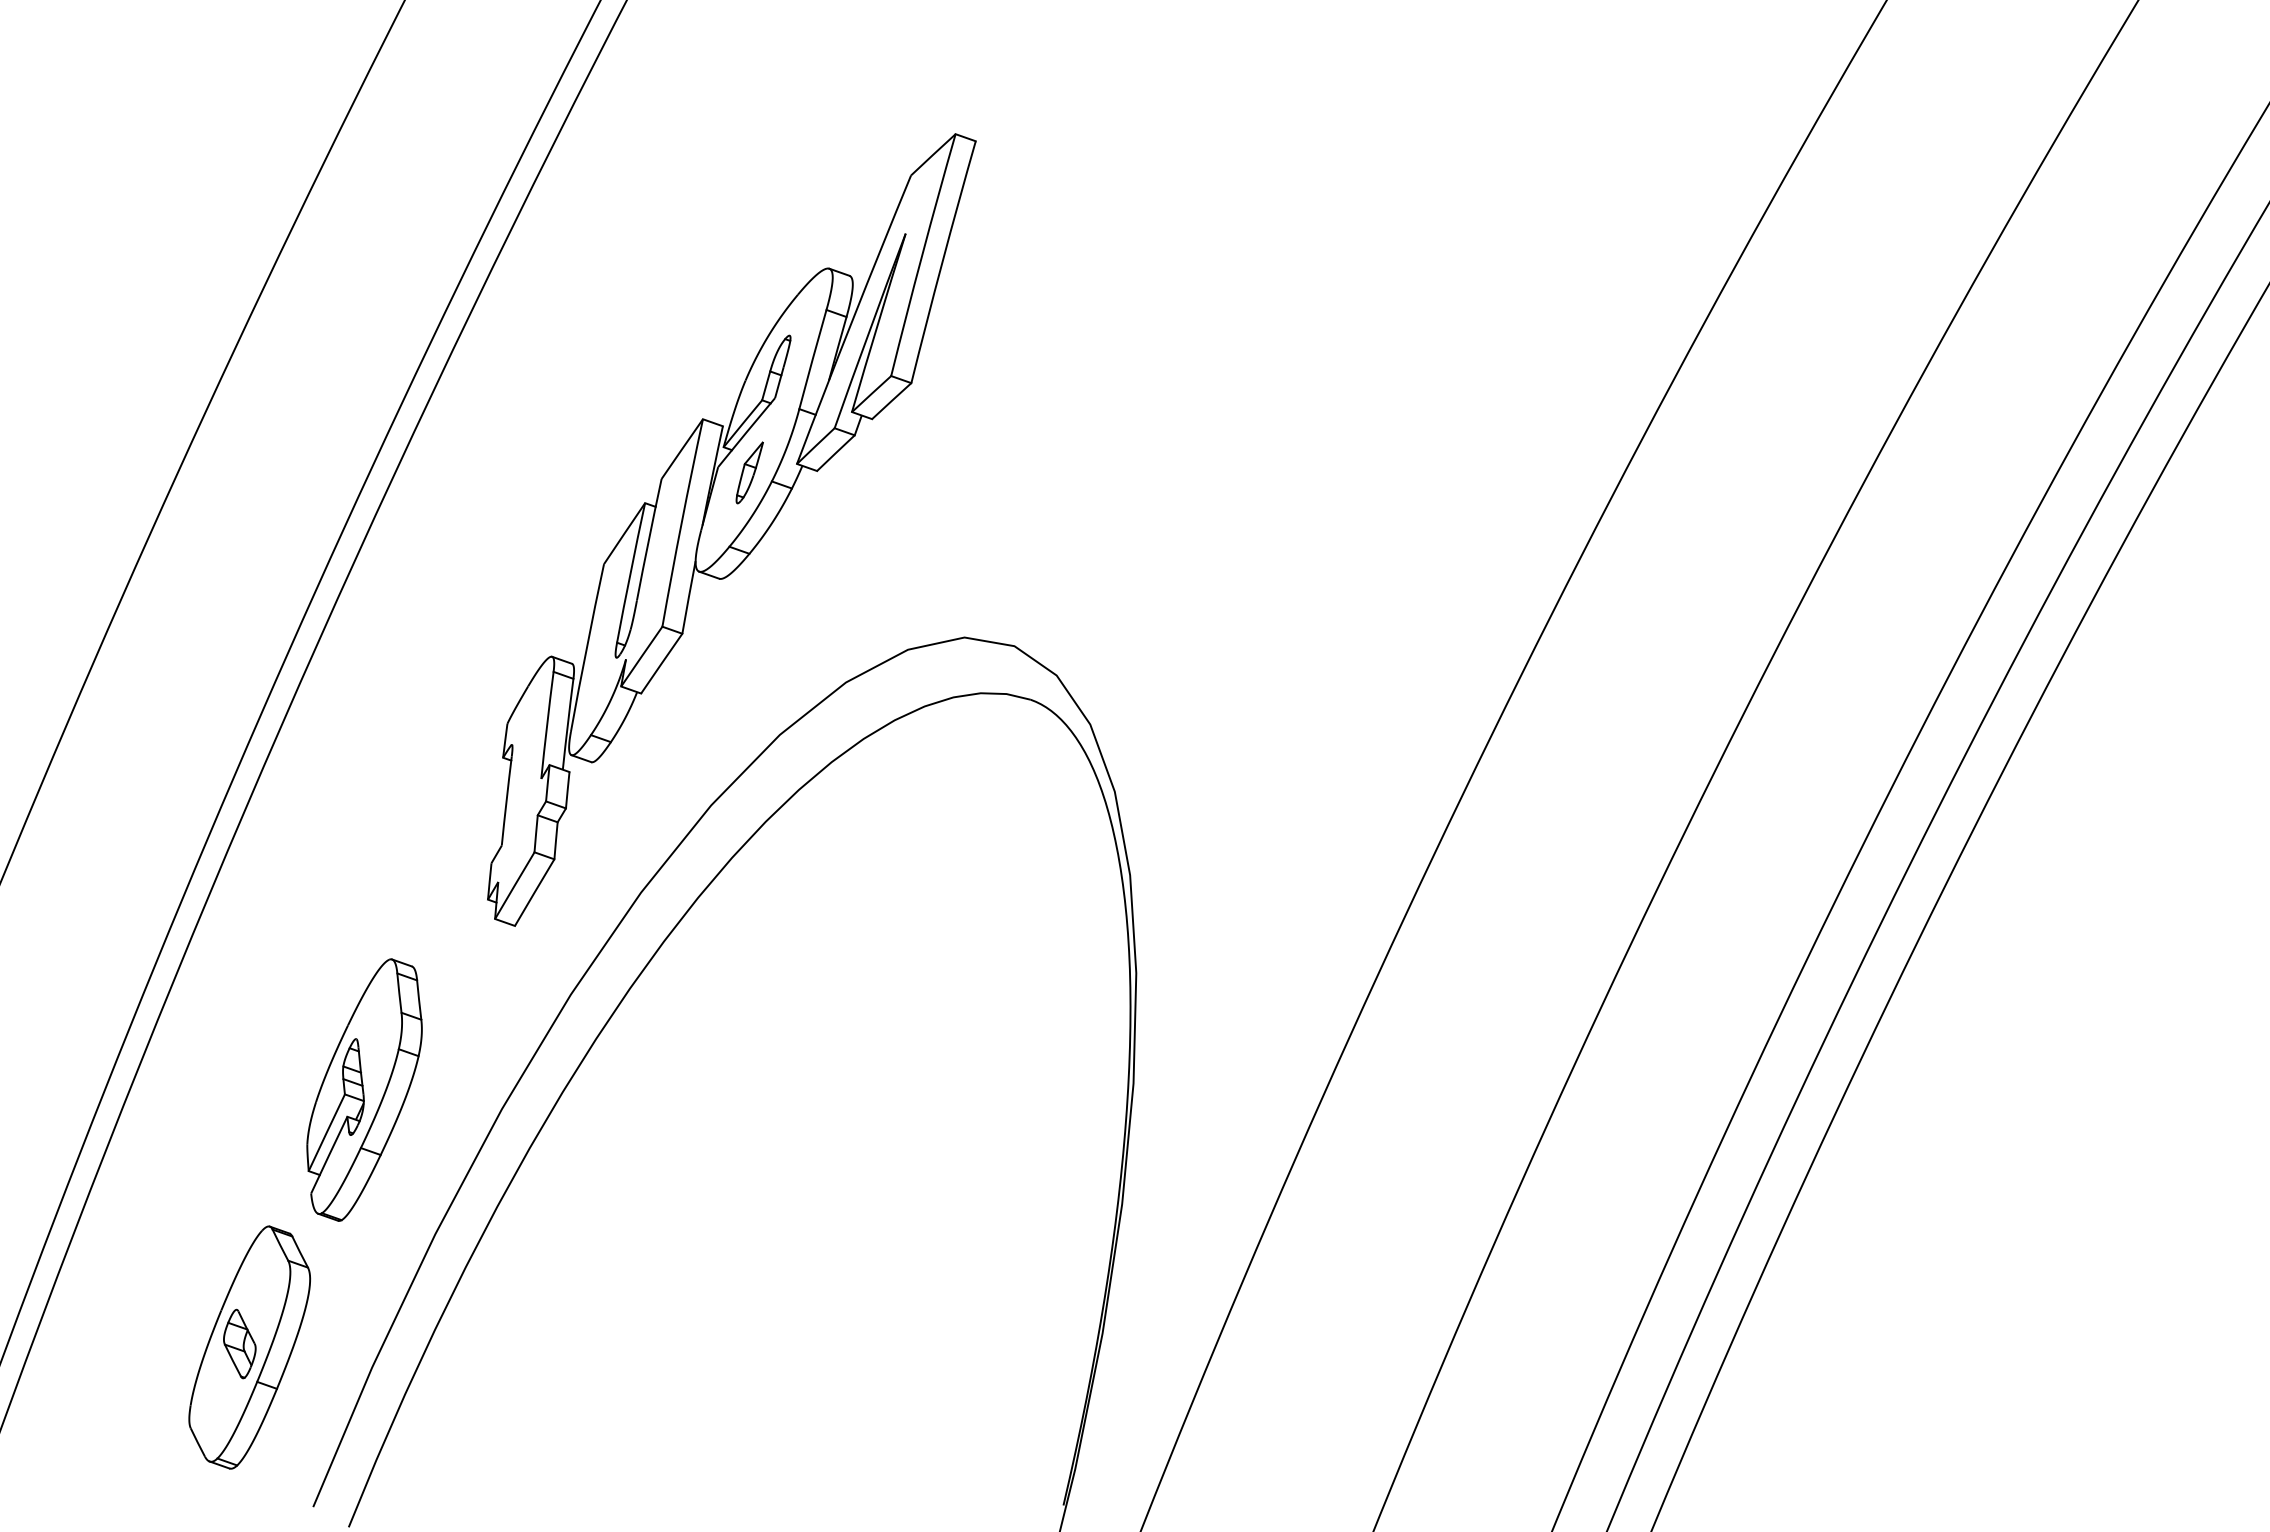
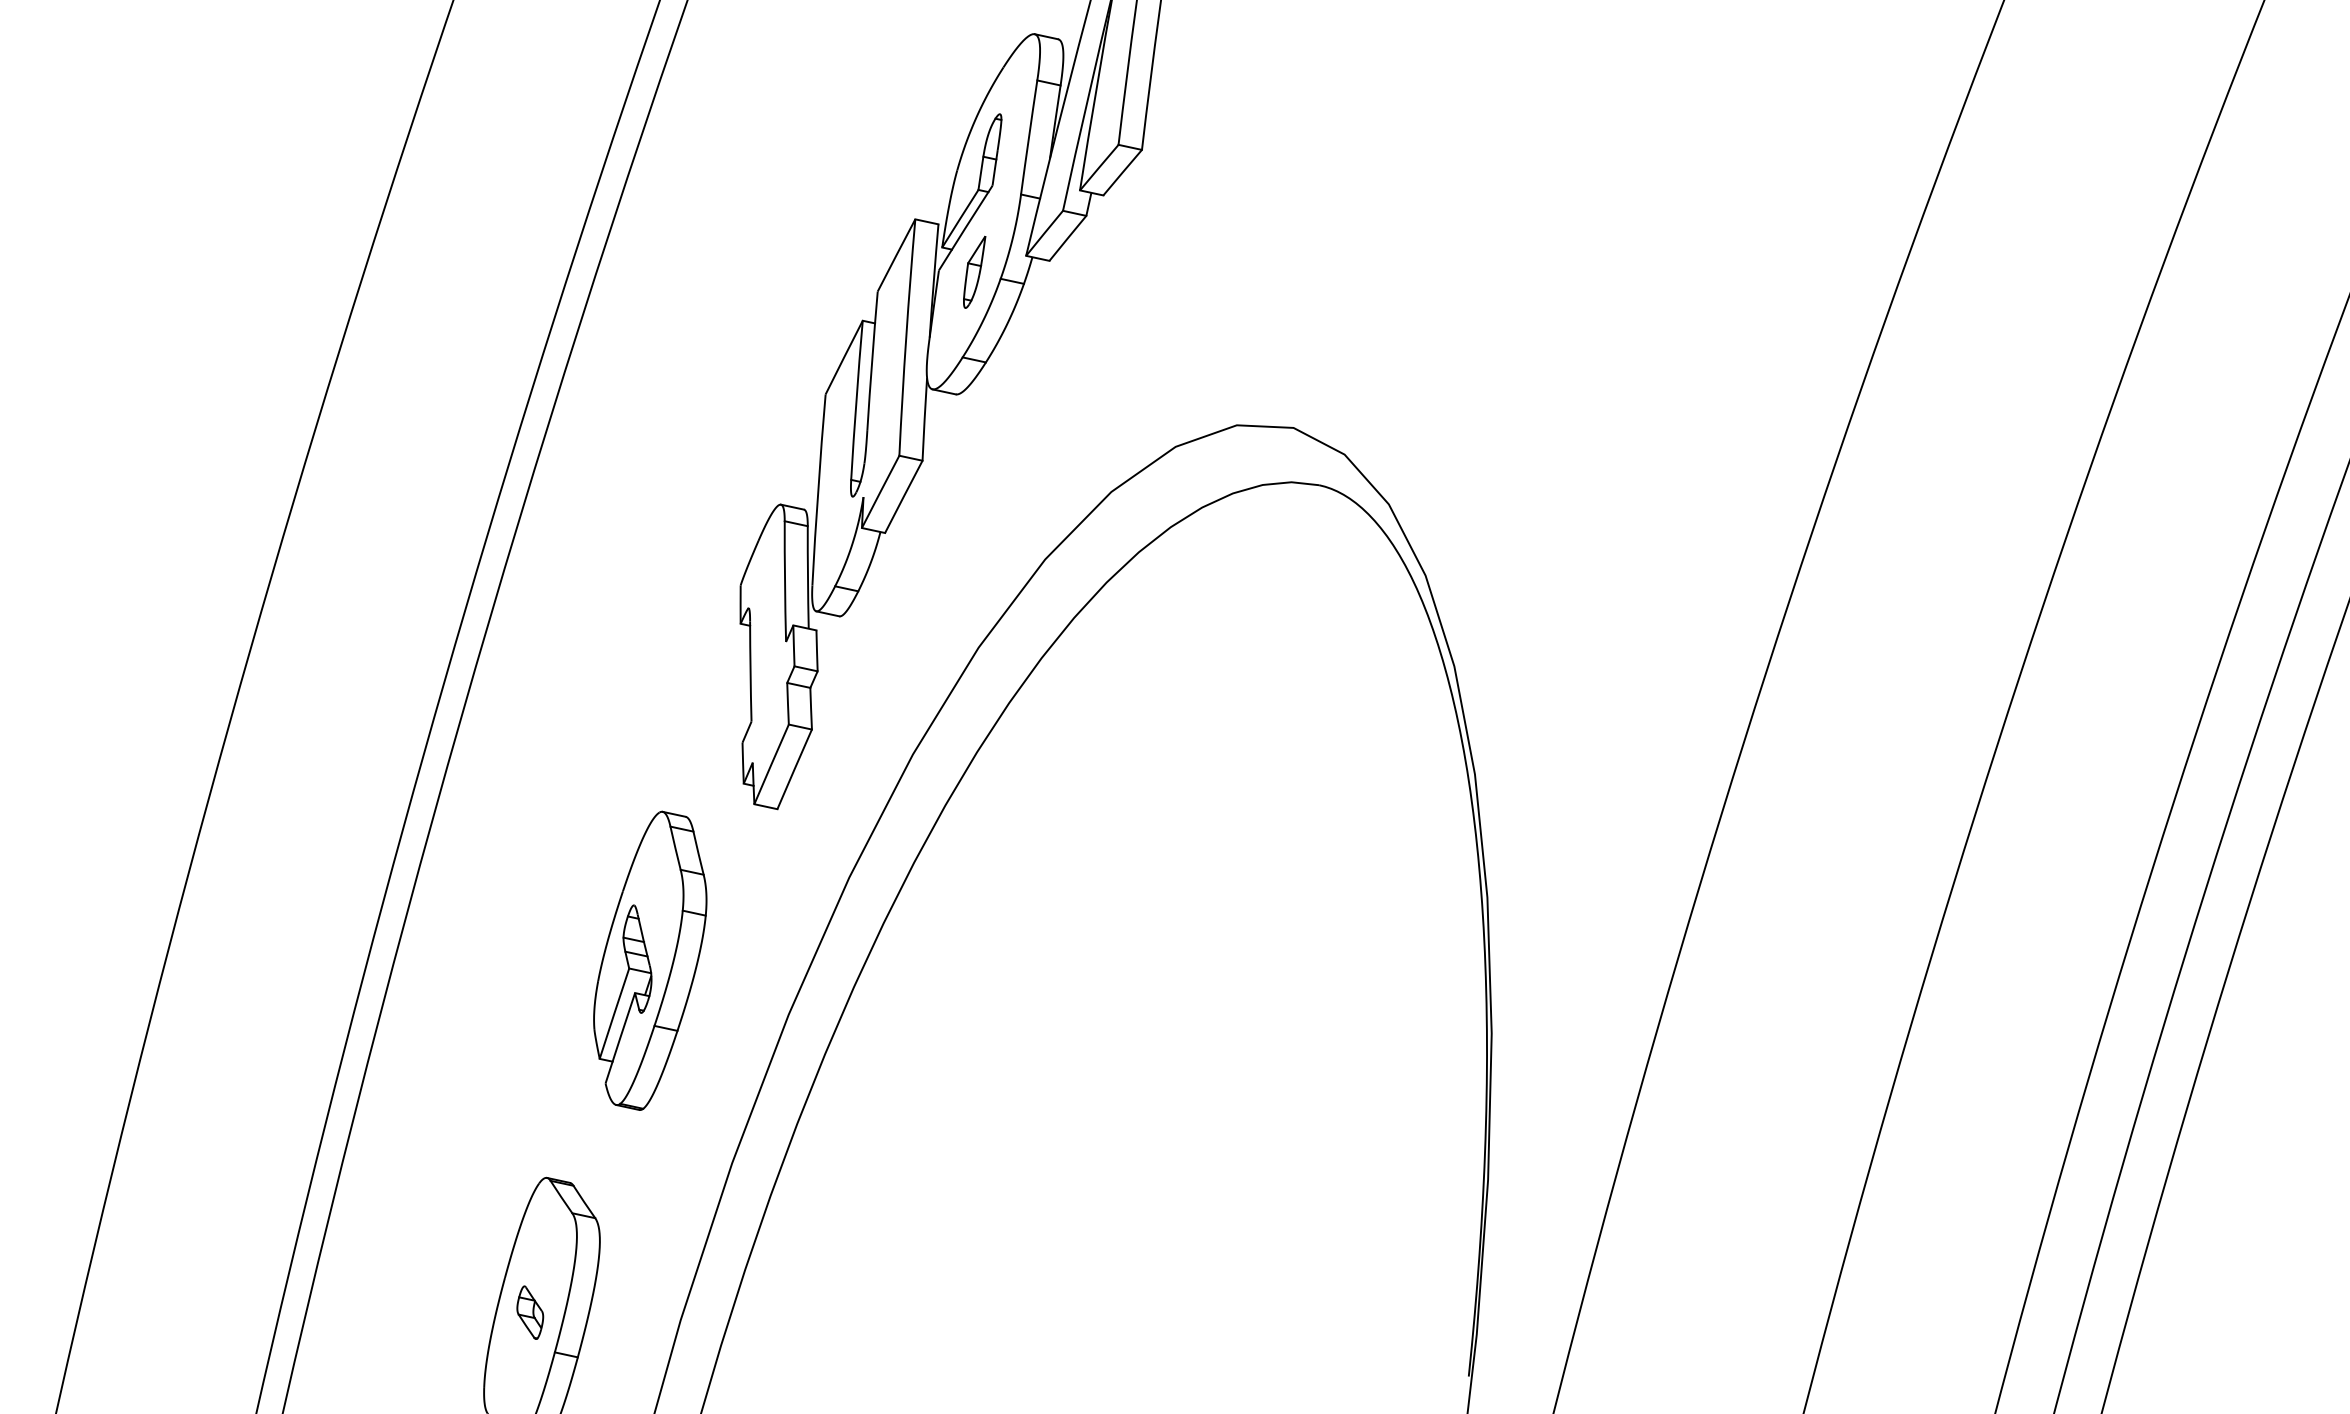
part: (364, 1089) -> (650, 960), moved
part: (239, 1343) -> (529, 1312), size x0.7

